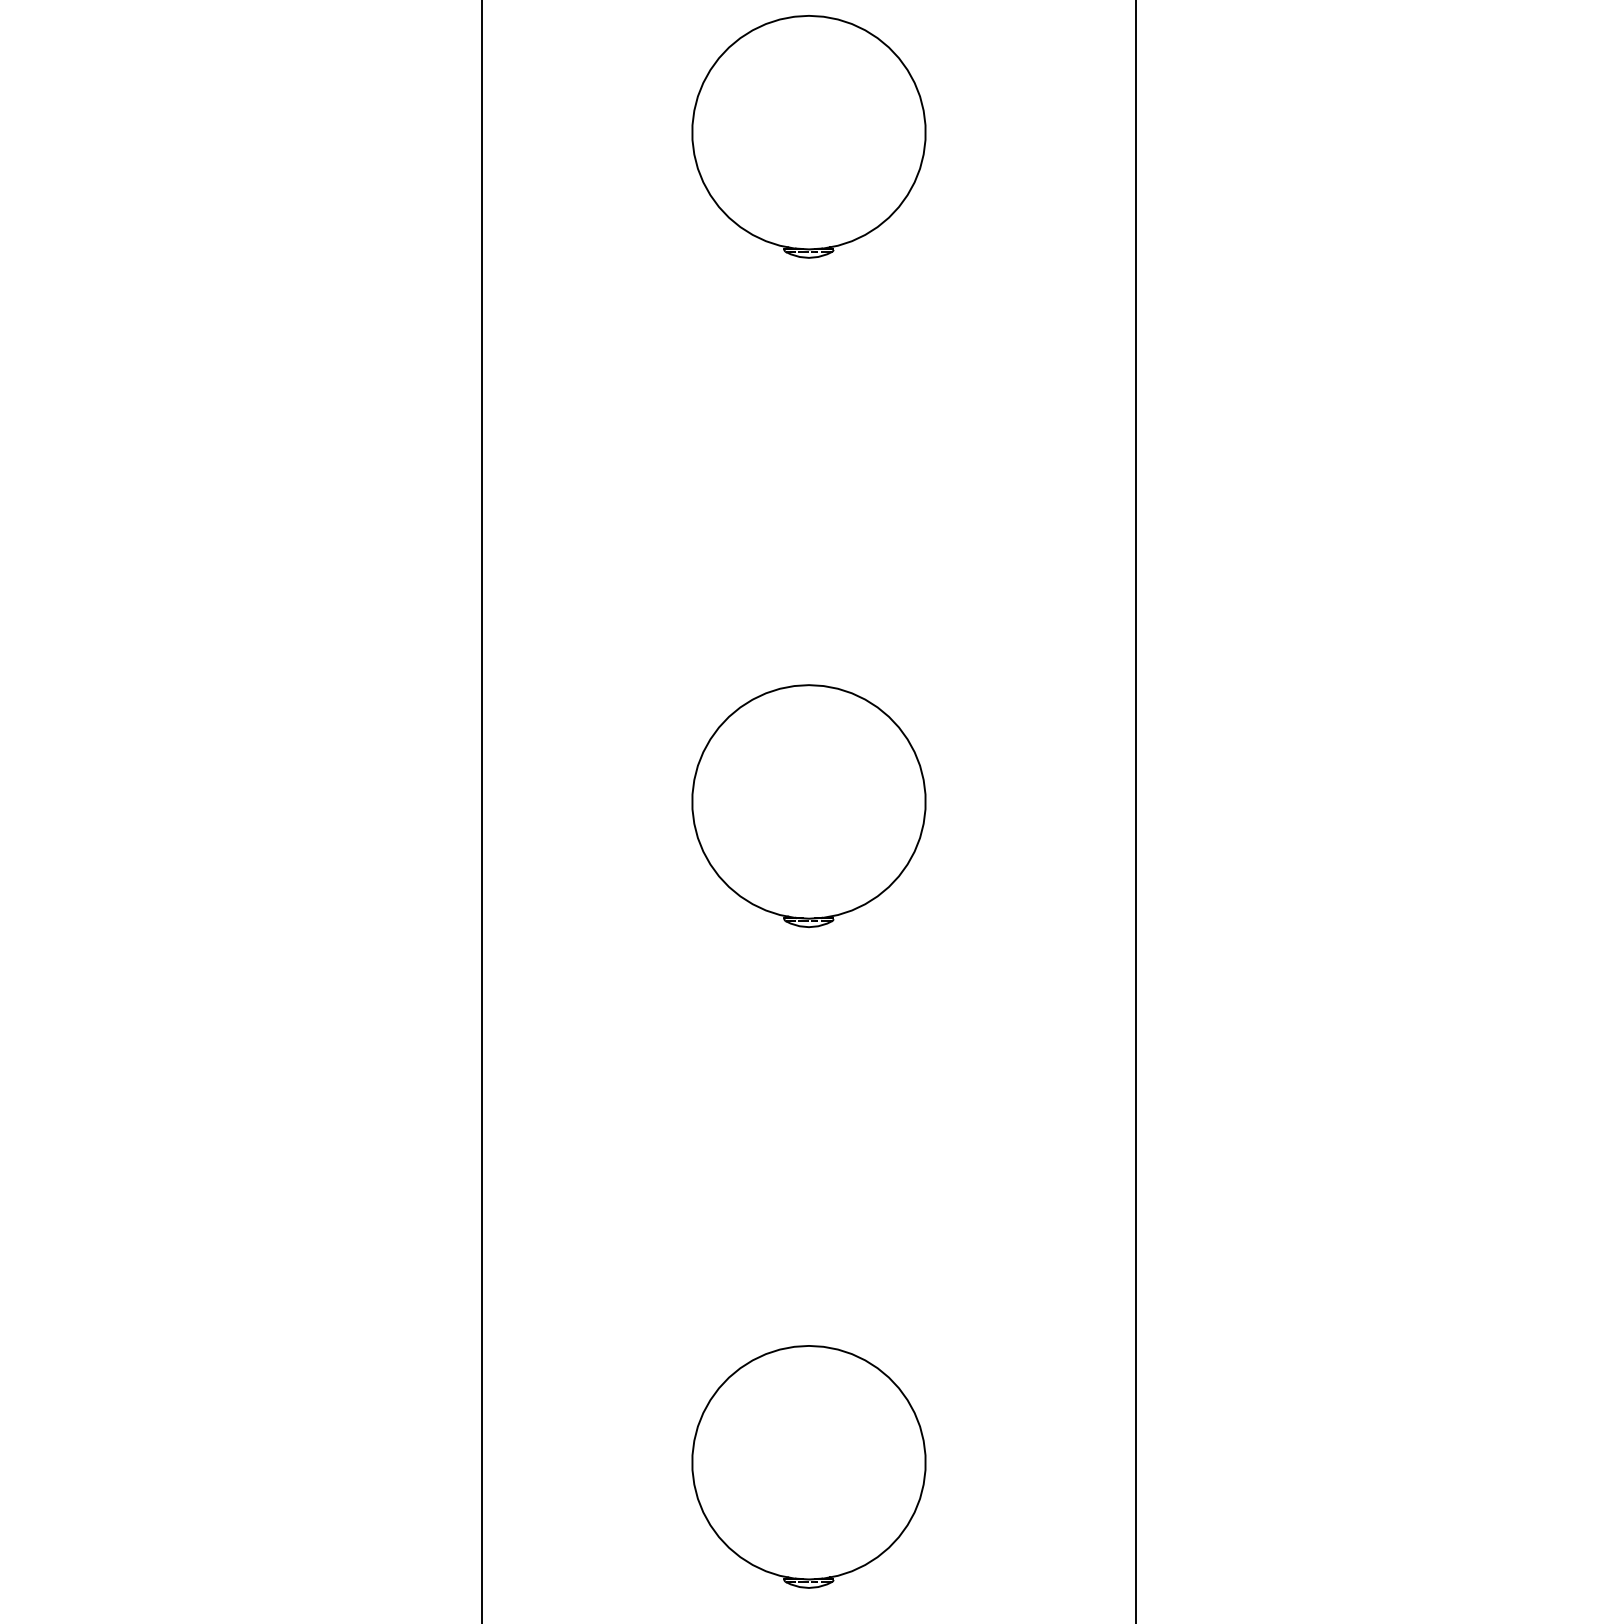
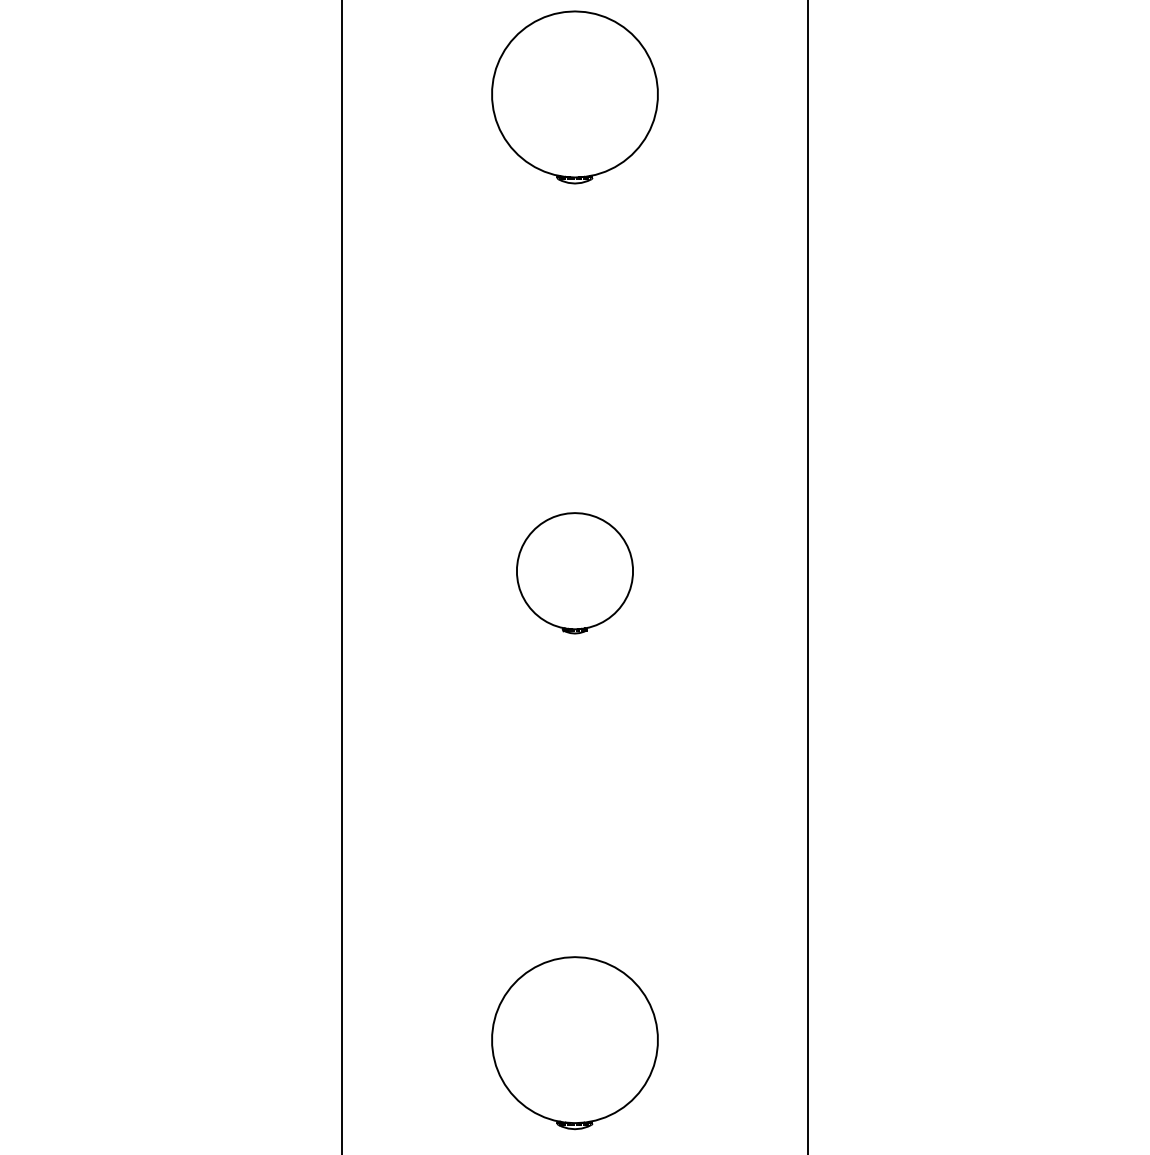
part: (808, 805) -> (574, 572), size x0.7

